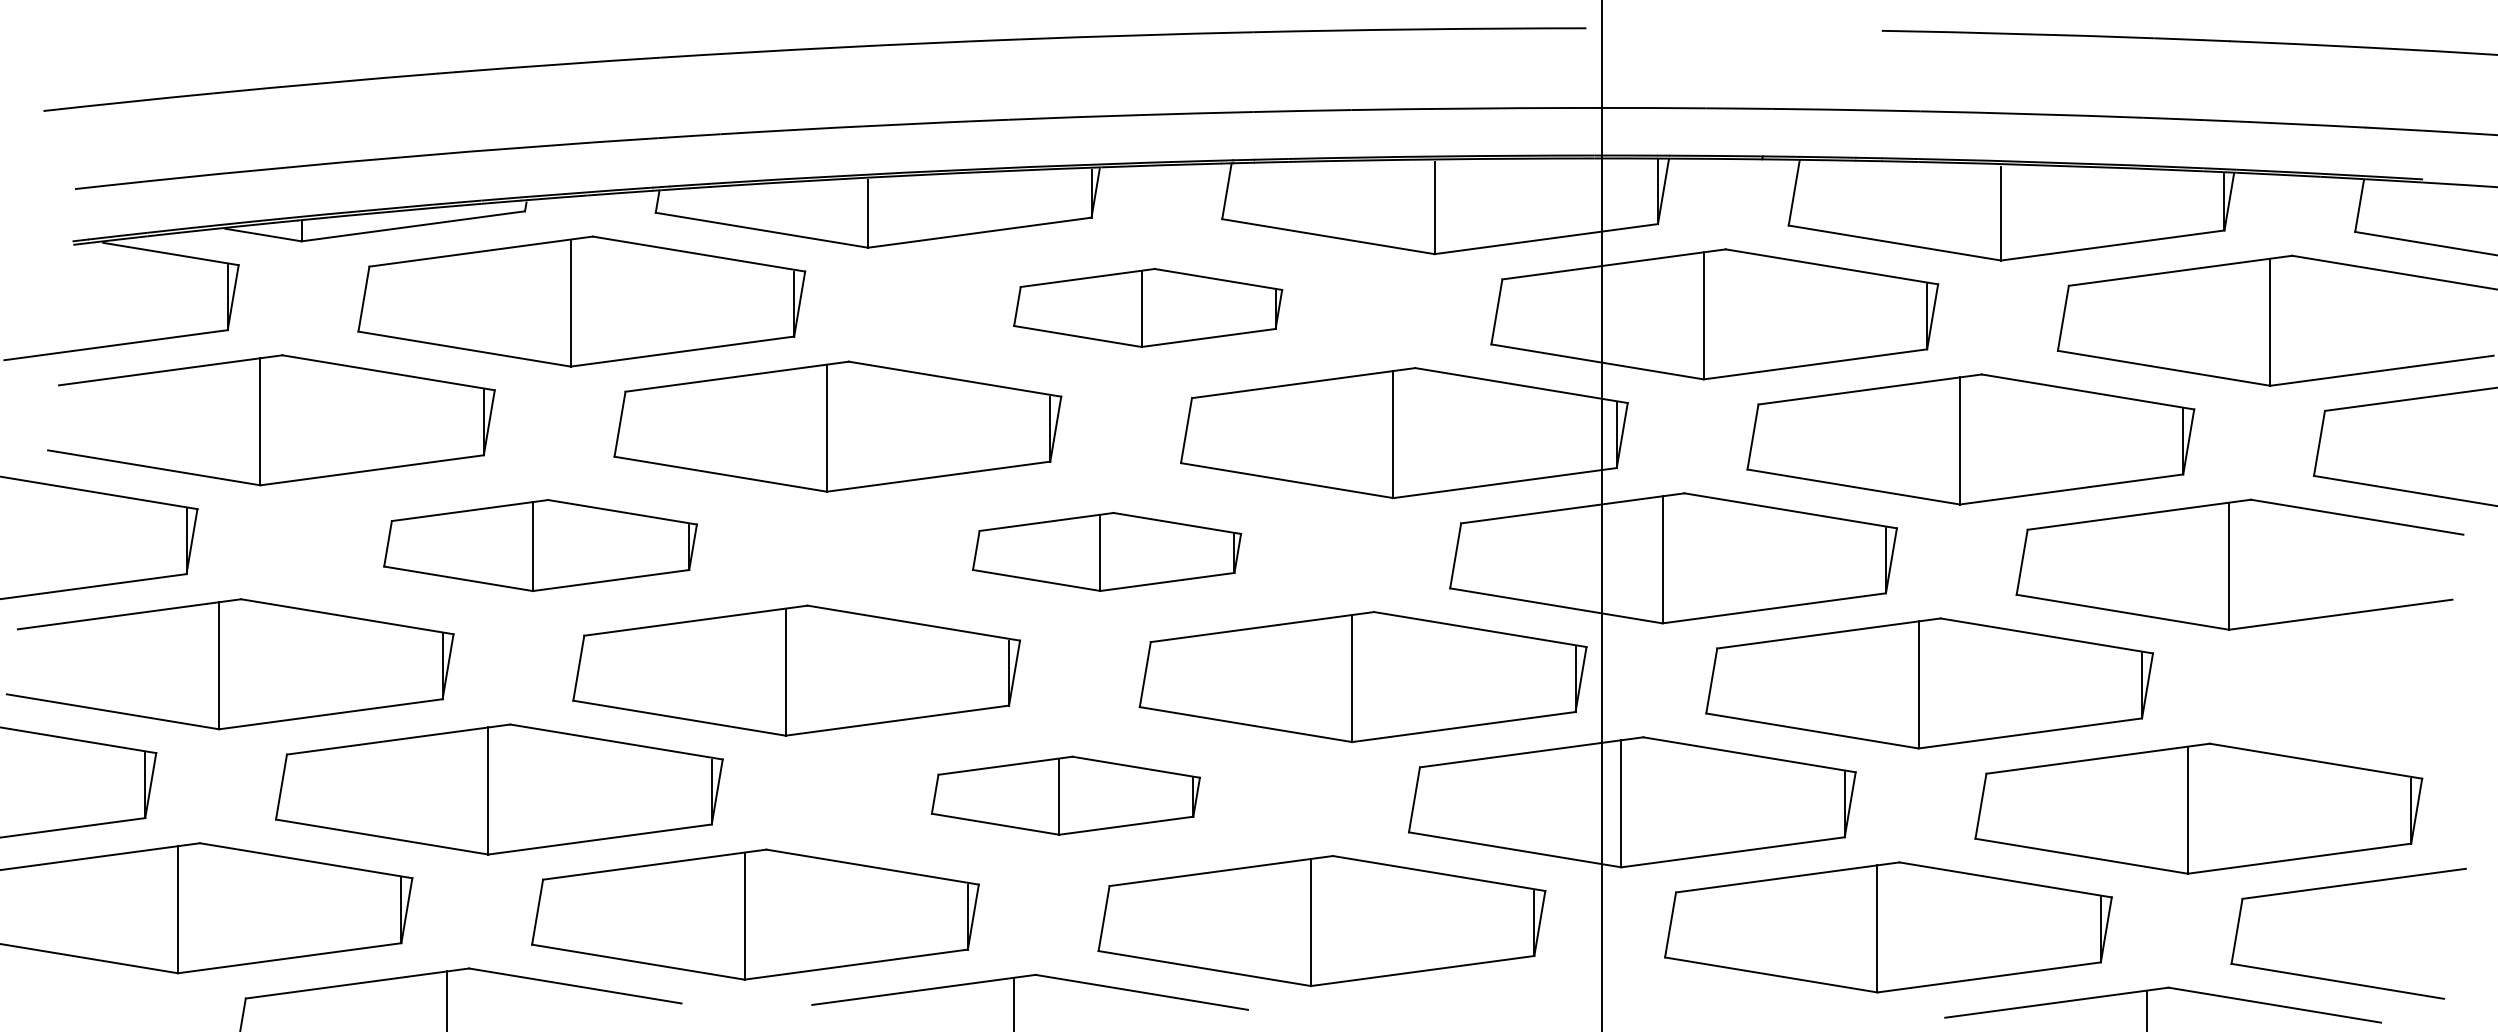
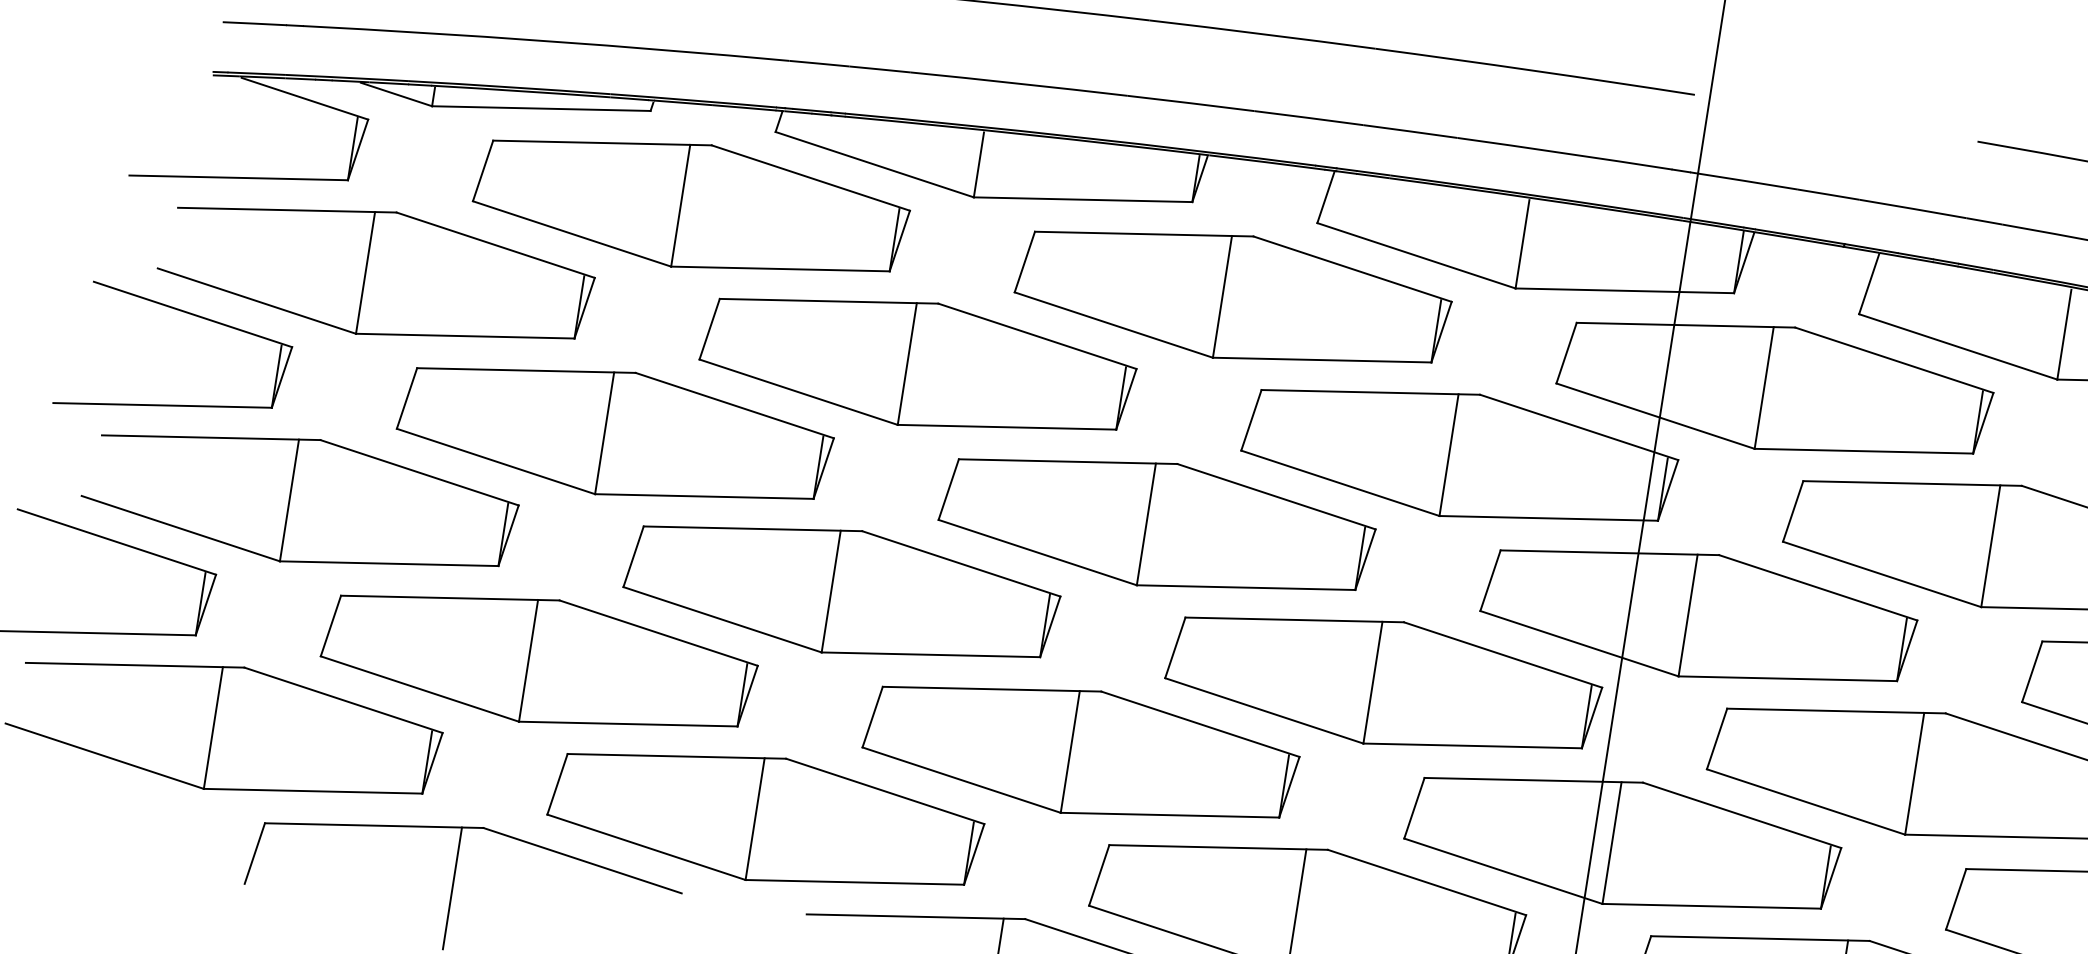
part: (1147, 307) -> (1232, 296), size x1.67
part: (540, 545) -> (615, 433), size x1.43
part: (1106, 551) -> (1156, 524), size x1.67
part: (1065, 795) -> (1080, 751), size x1.67

